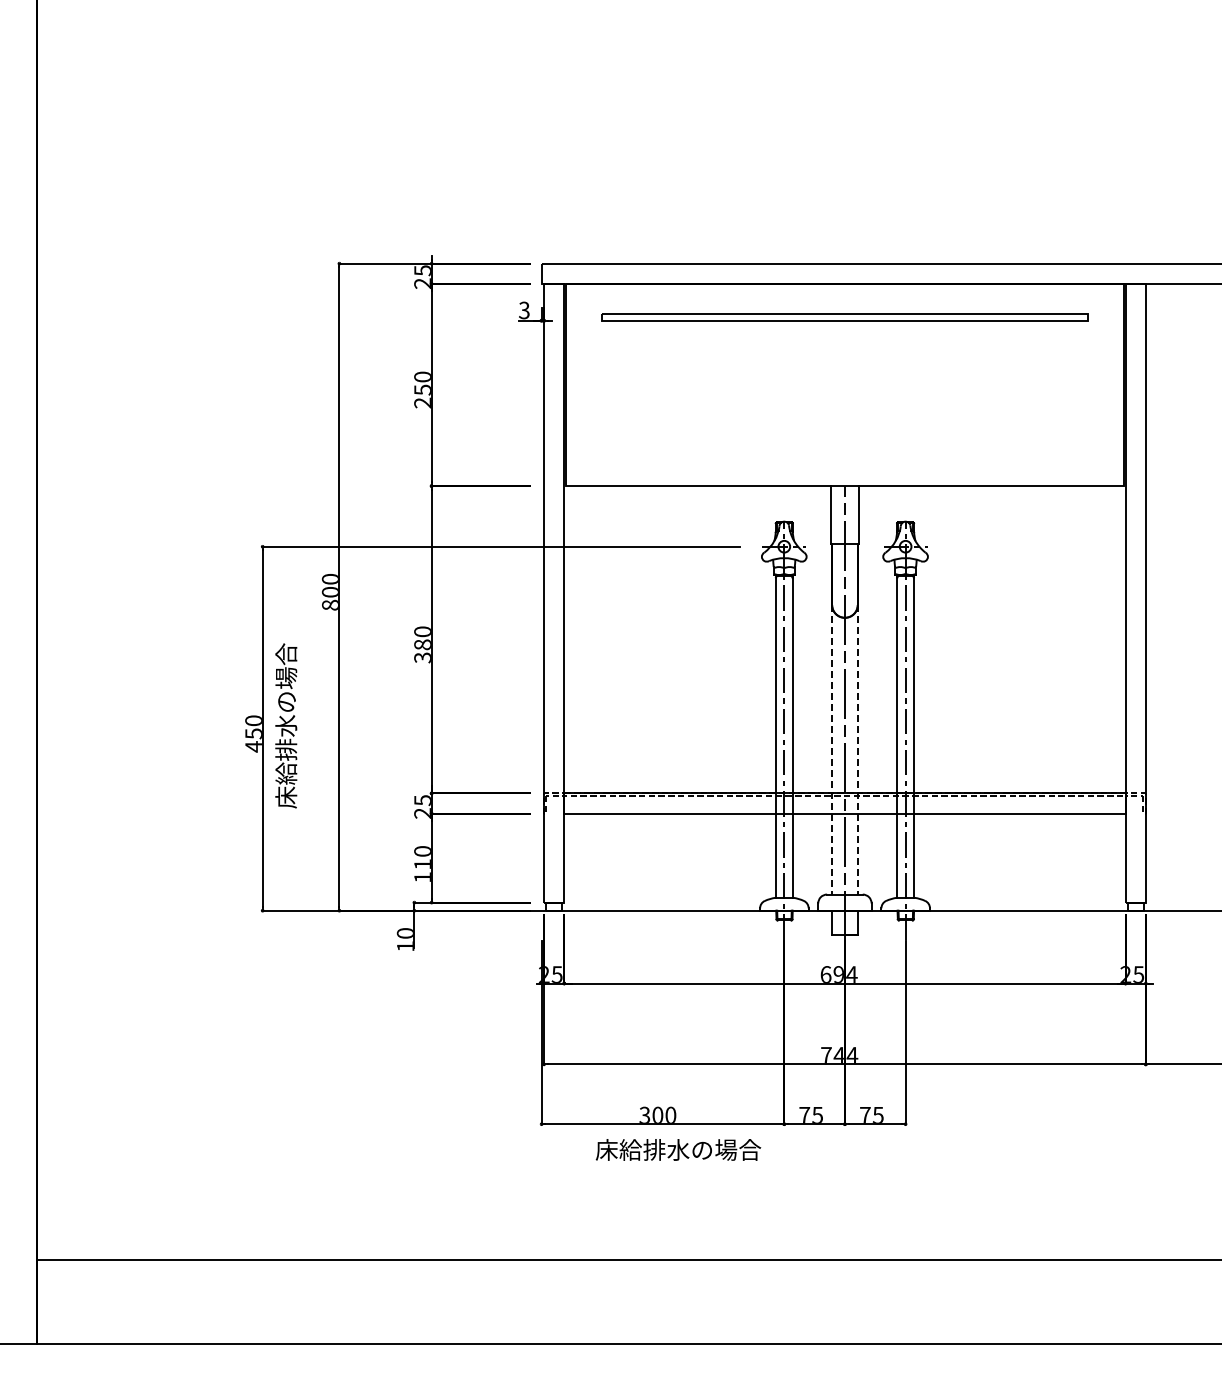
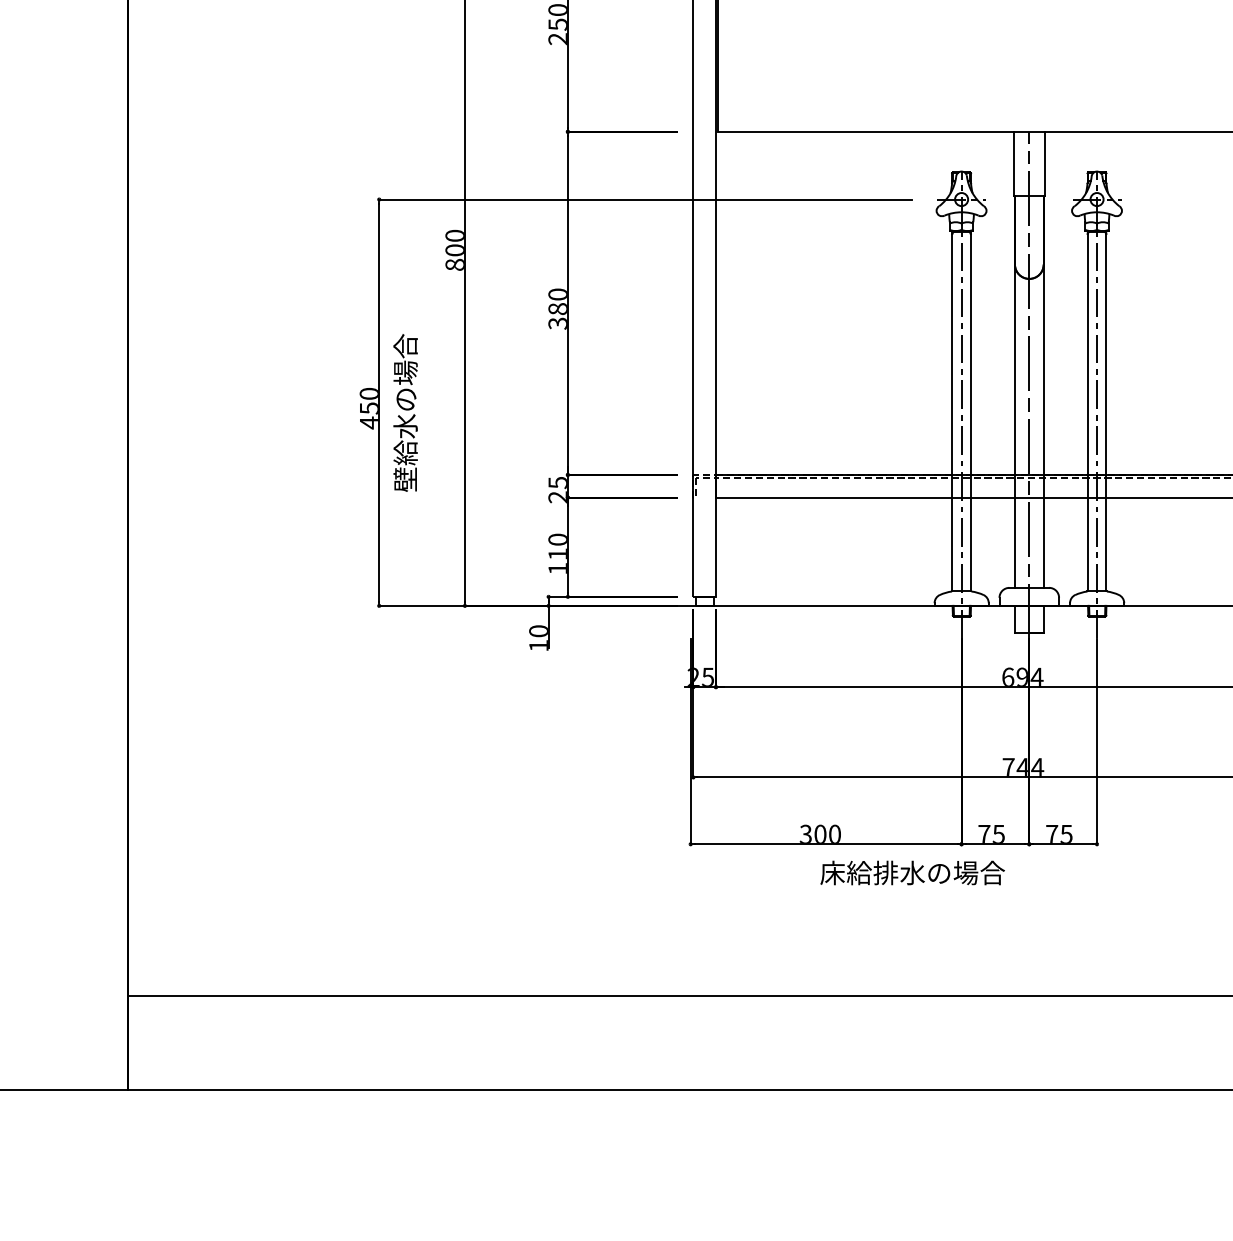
text: (286, 725) -> (405, 399), 床給排水の場合 -> 壁給水の場合
line: (832, 749) -> (1015, 425), dashed -> solid
line: (857, 749) -> (1043, 425), dashed -> solid
text: (678, 1149) -> (912, 872), moved

